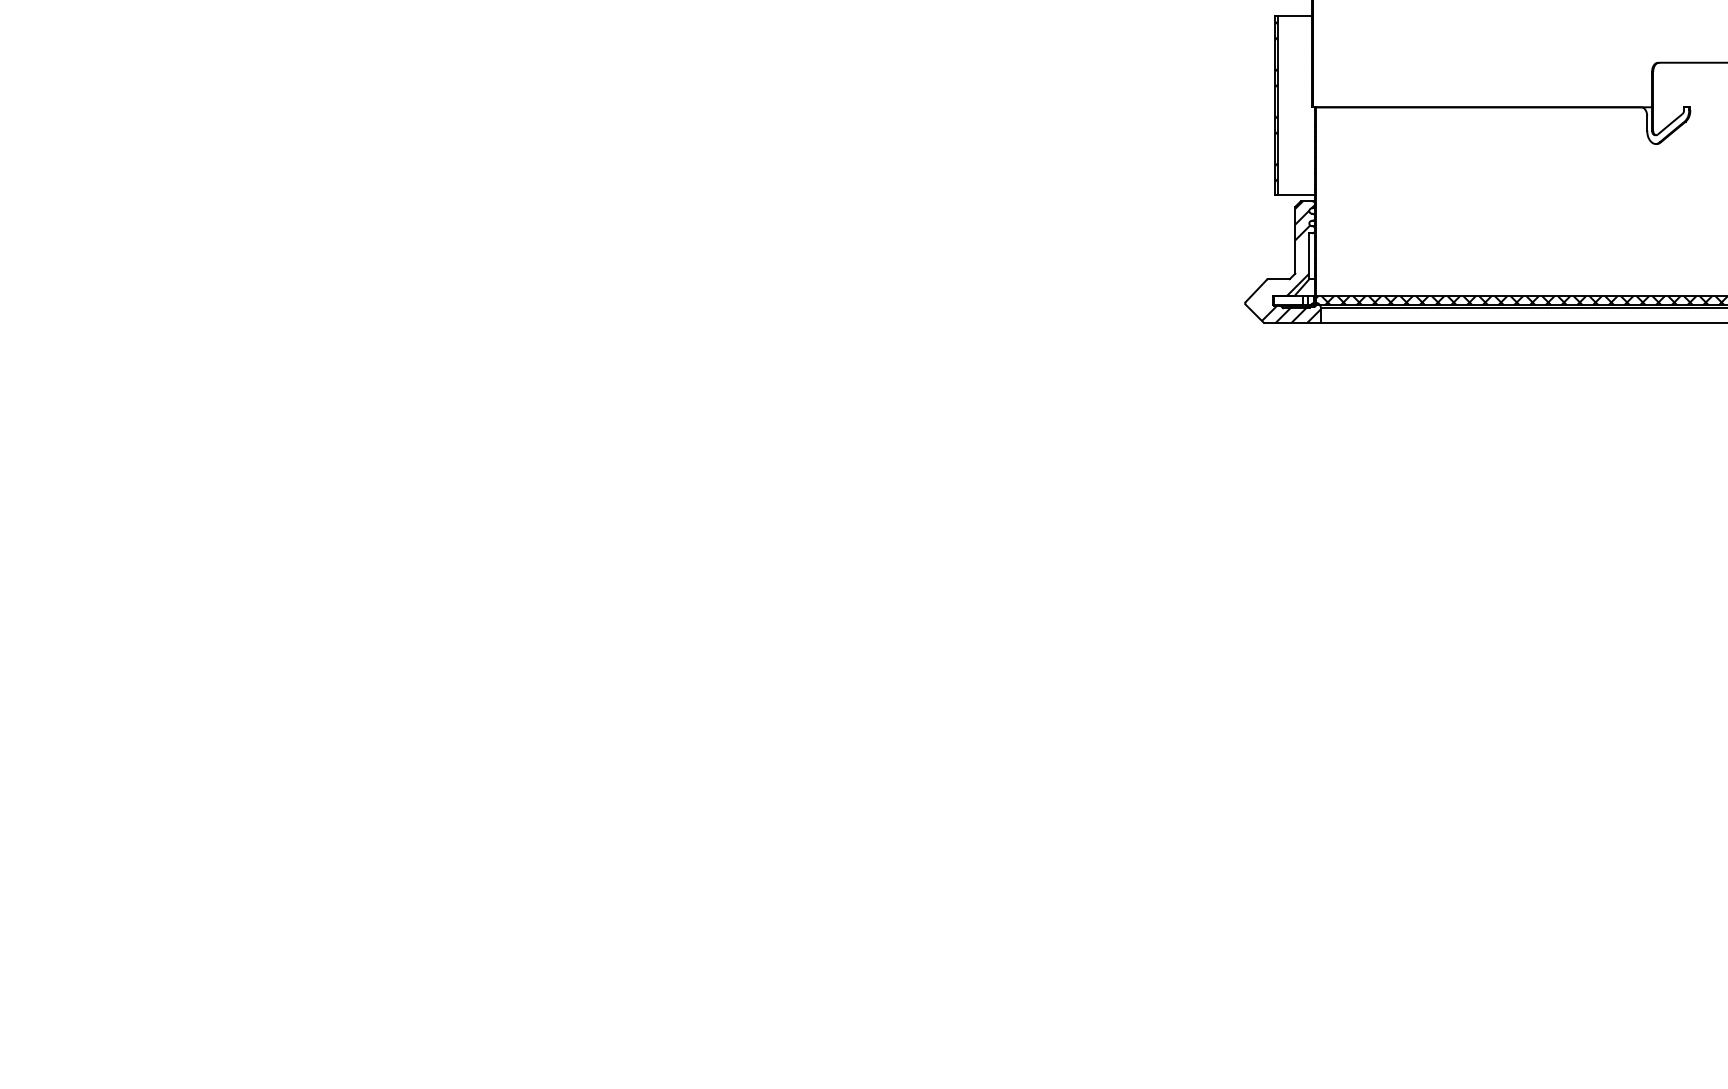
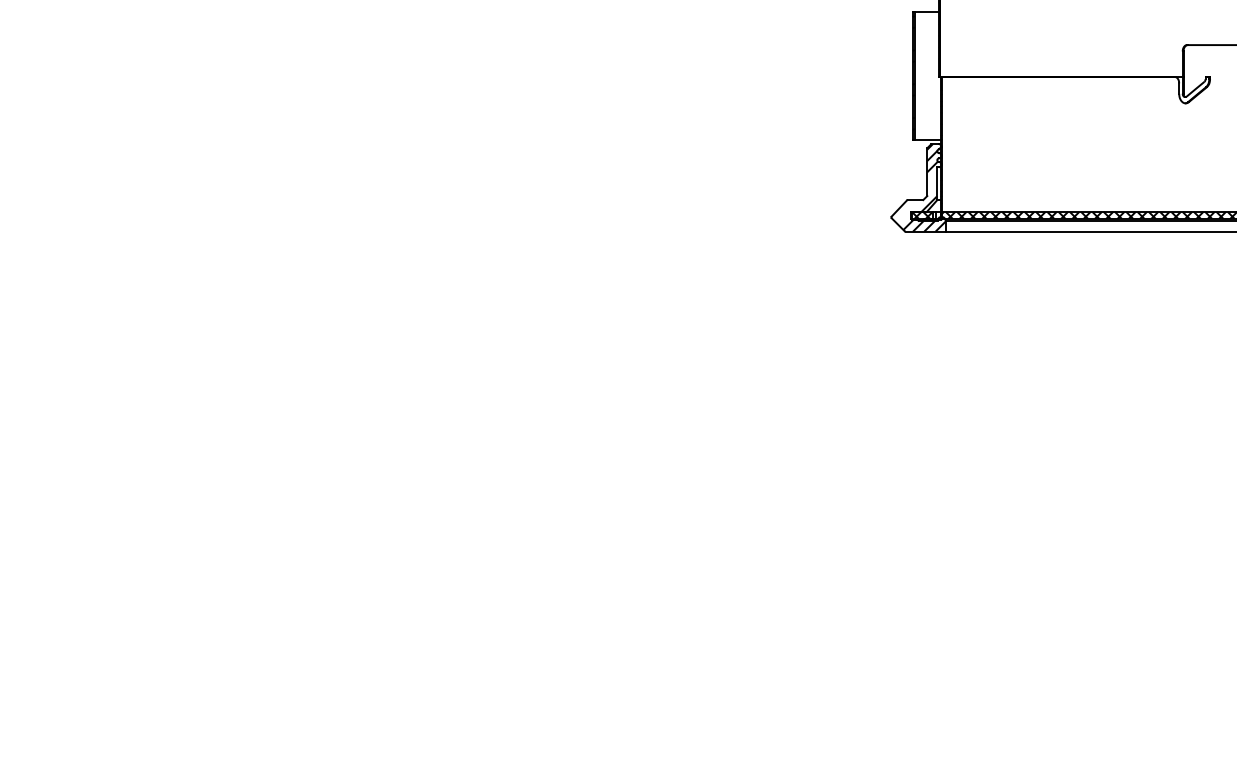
hatch: (1288, 300) -> (922, 215), added

